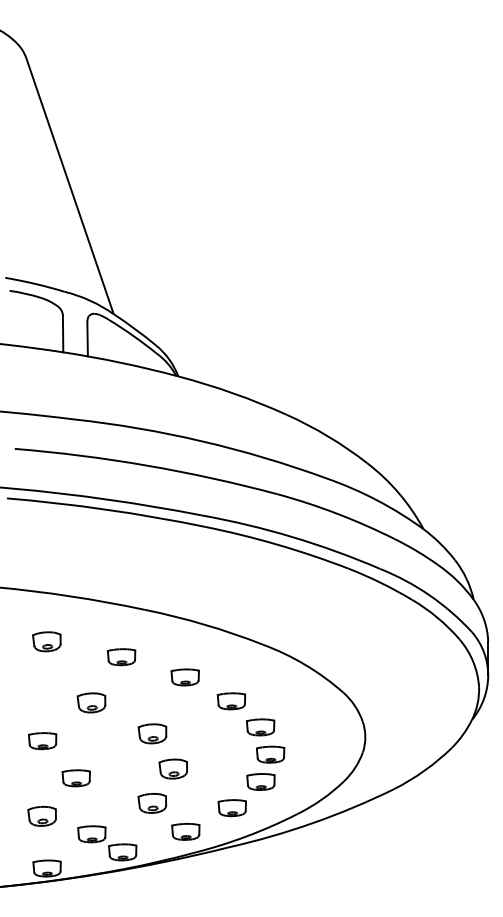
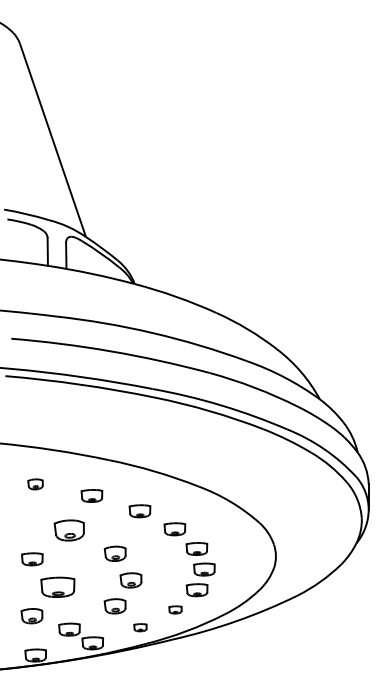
part: (46, 641) -> (35, 484), size x0.7
part: (90, 702) -> (68, 530), size x1.4
part: (75, 778) -> (57, 587), size x1.6
part: (232, 807) -> (175, 609), size x0.6
part: (185, 831) -> (140, 627), size x0.6

